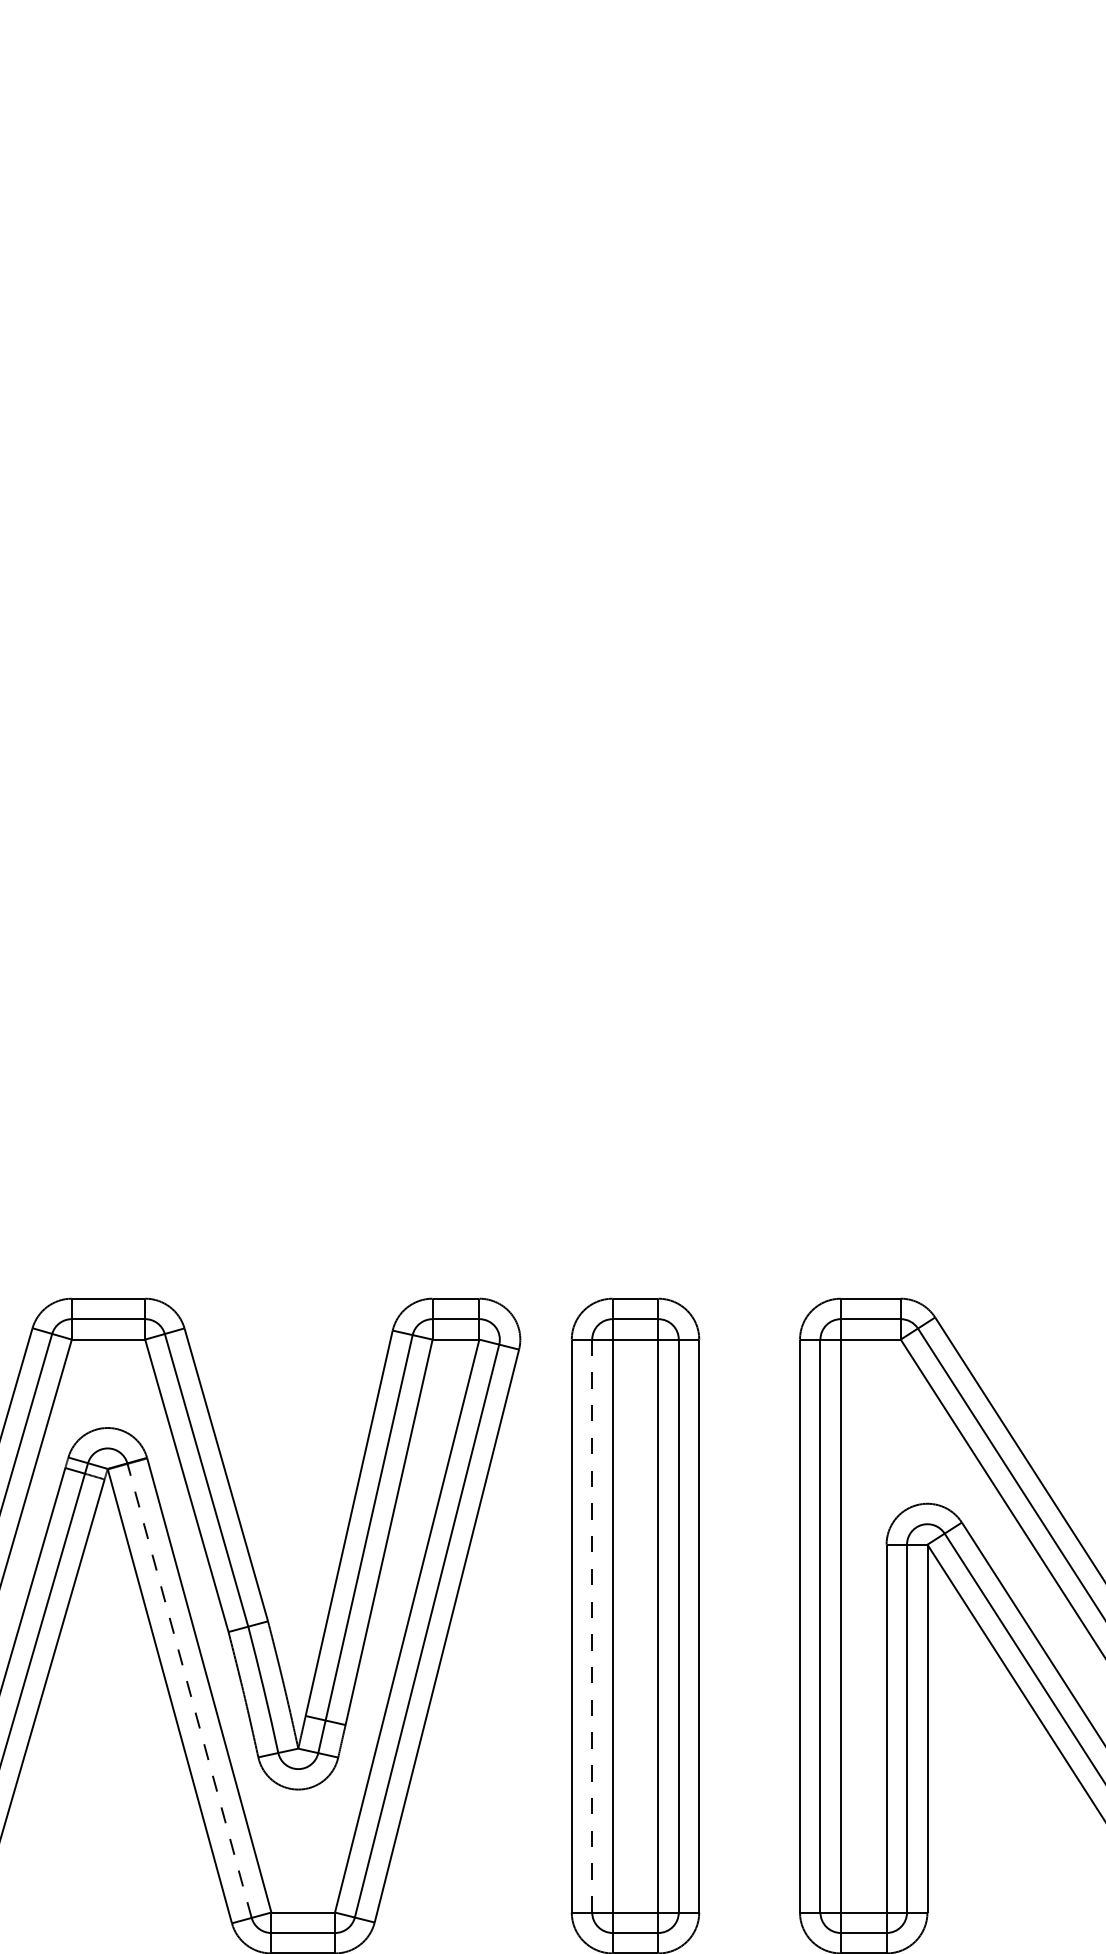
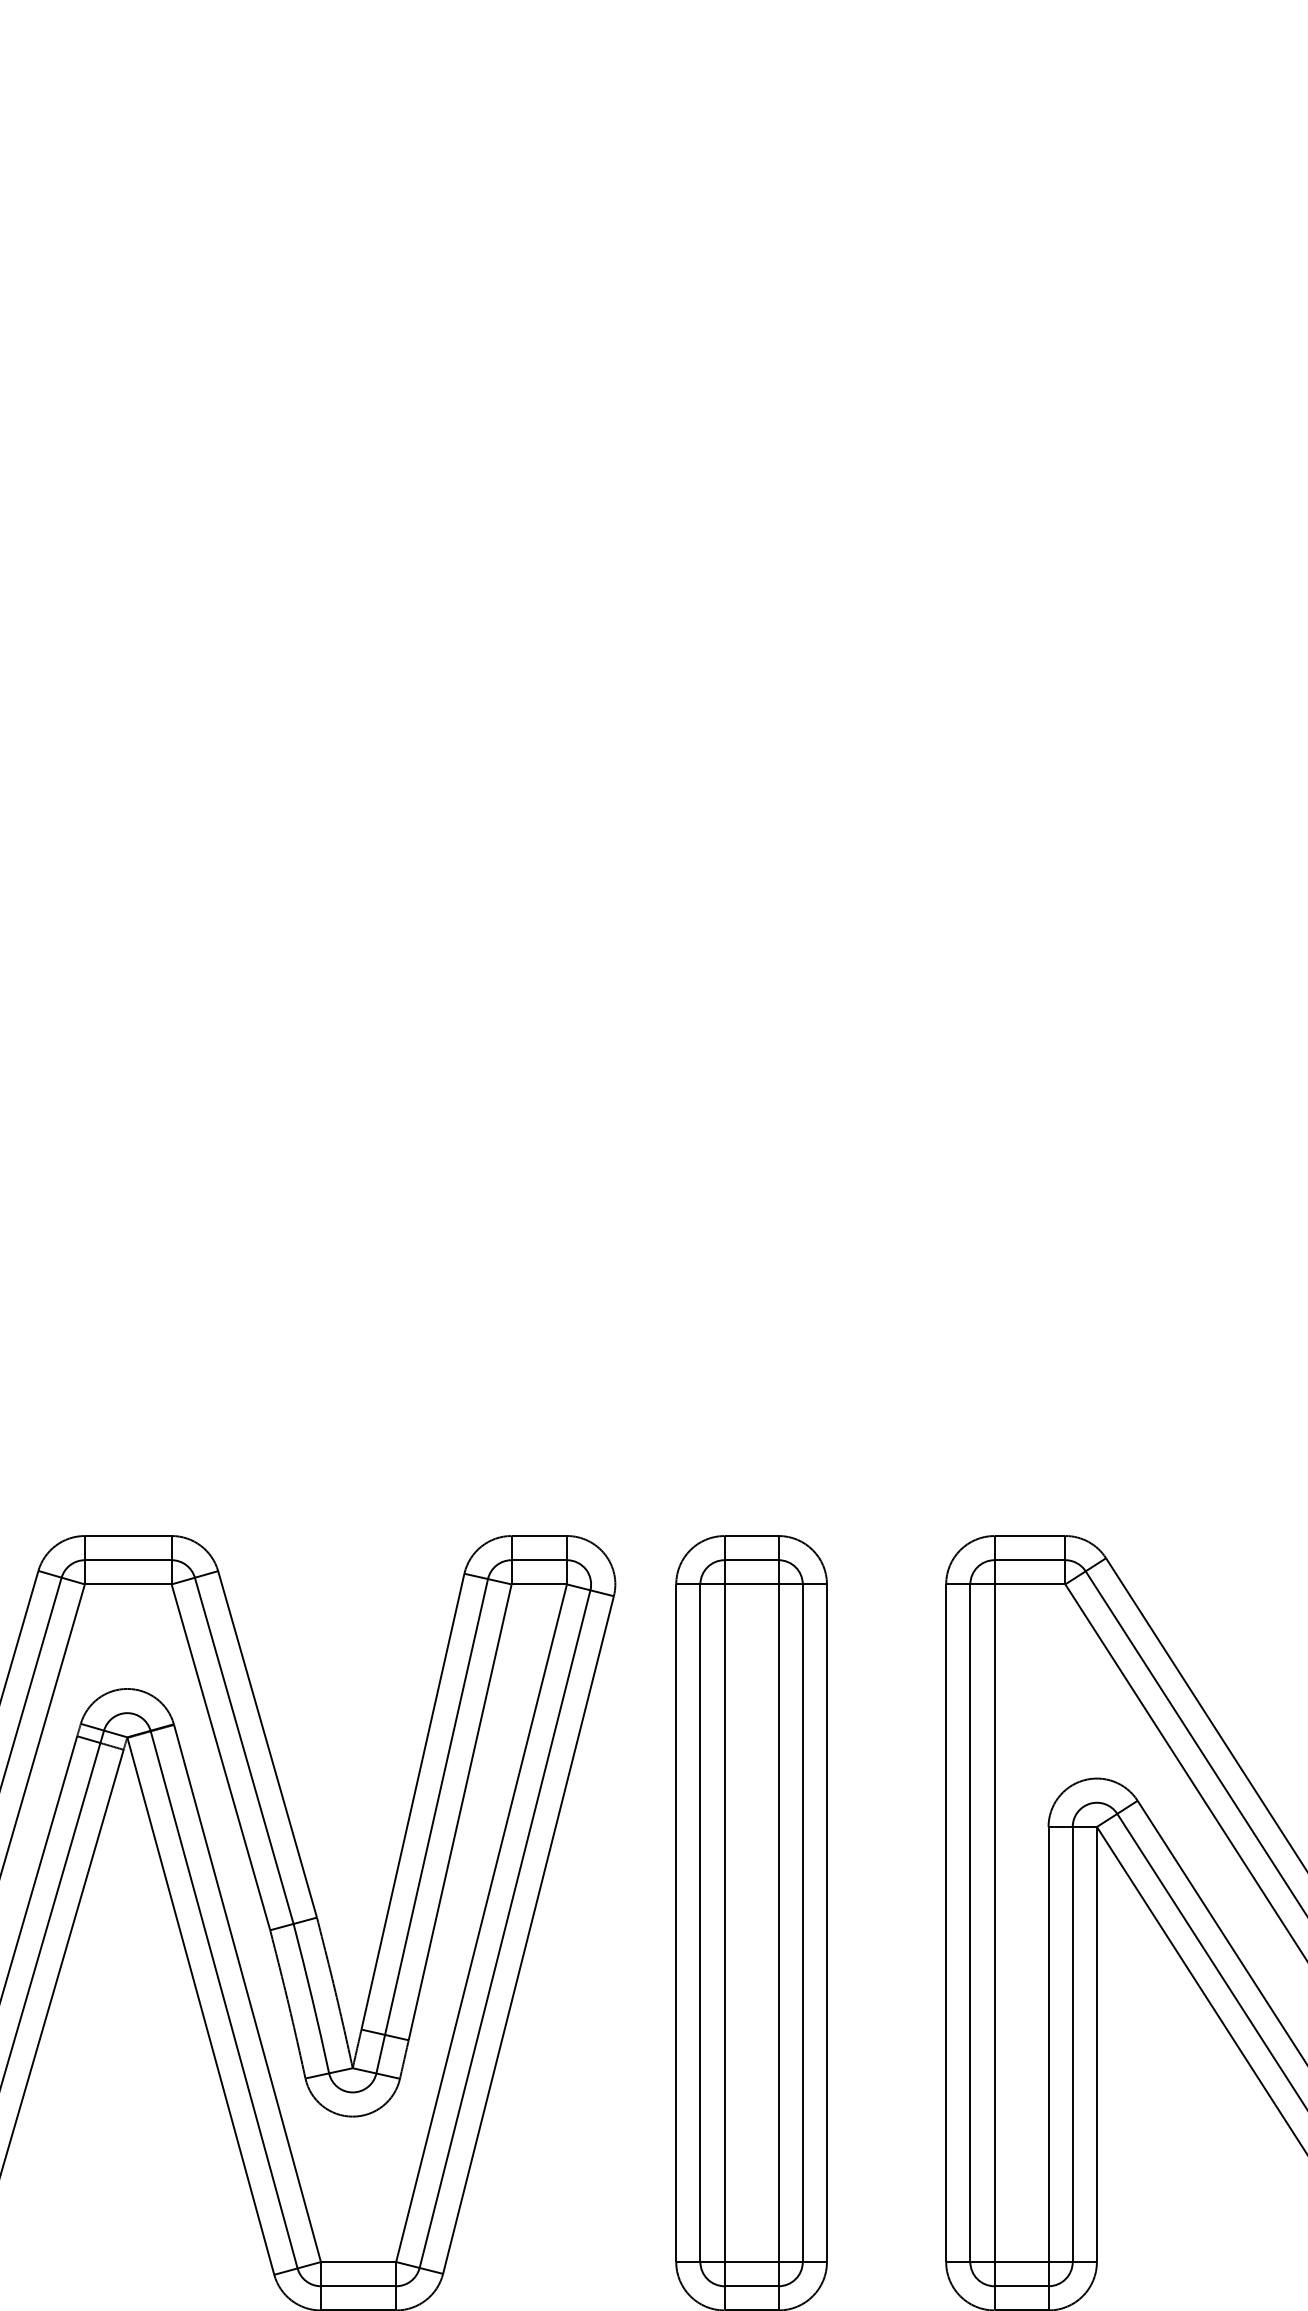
line: (592, 1625) -> (700, 1922), dashed -> solid
line: (189, 1690) -> (224, 1999), dashed -> solid

